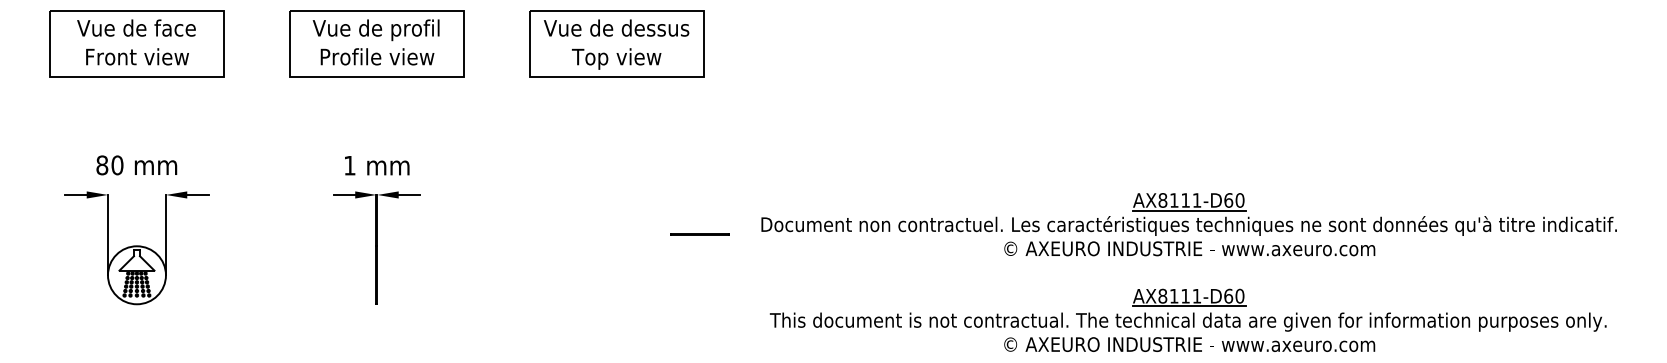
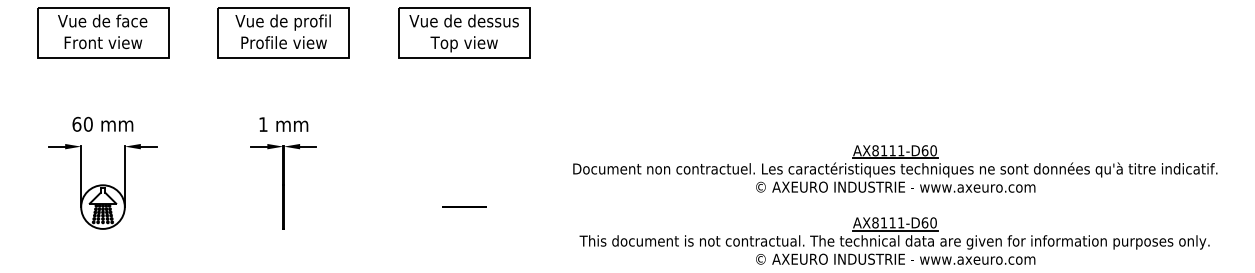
text: (102, 165) -> (77, 124), 80 -> 60
line: (699, 234) -> (464, 207), moved

